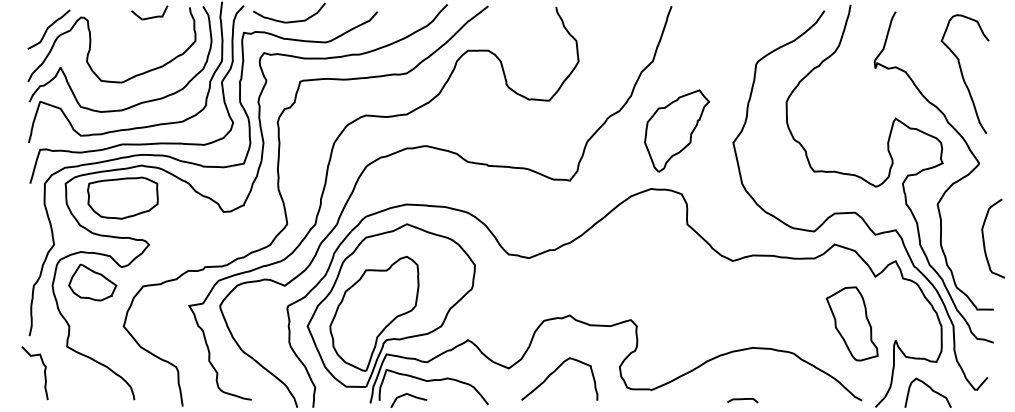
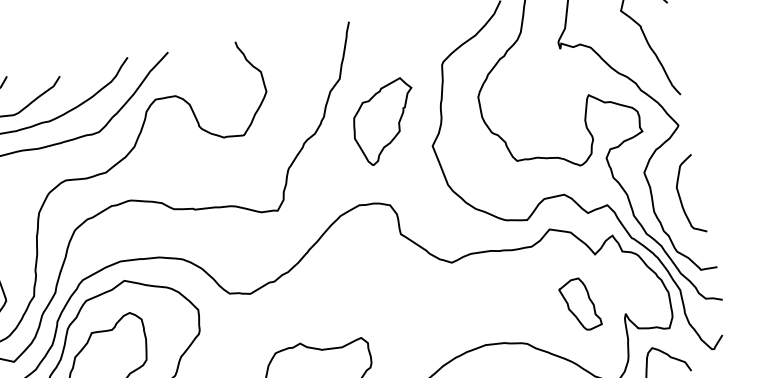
part: (677, 130) -> (384, 121), moved
curve: (984, 238) -> (680, 196), moved
part: (852, 323) -> (580, 304), size x0.71

